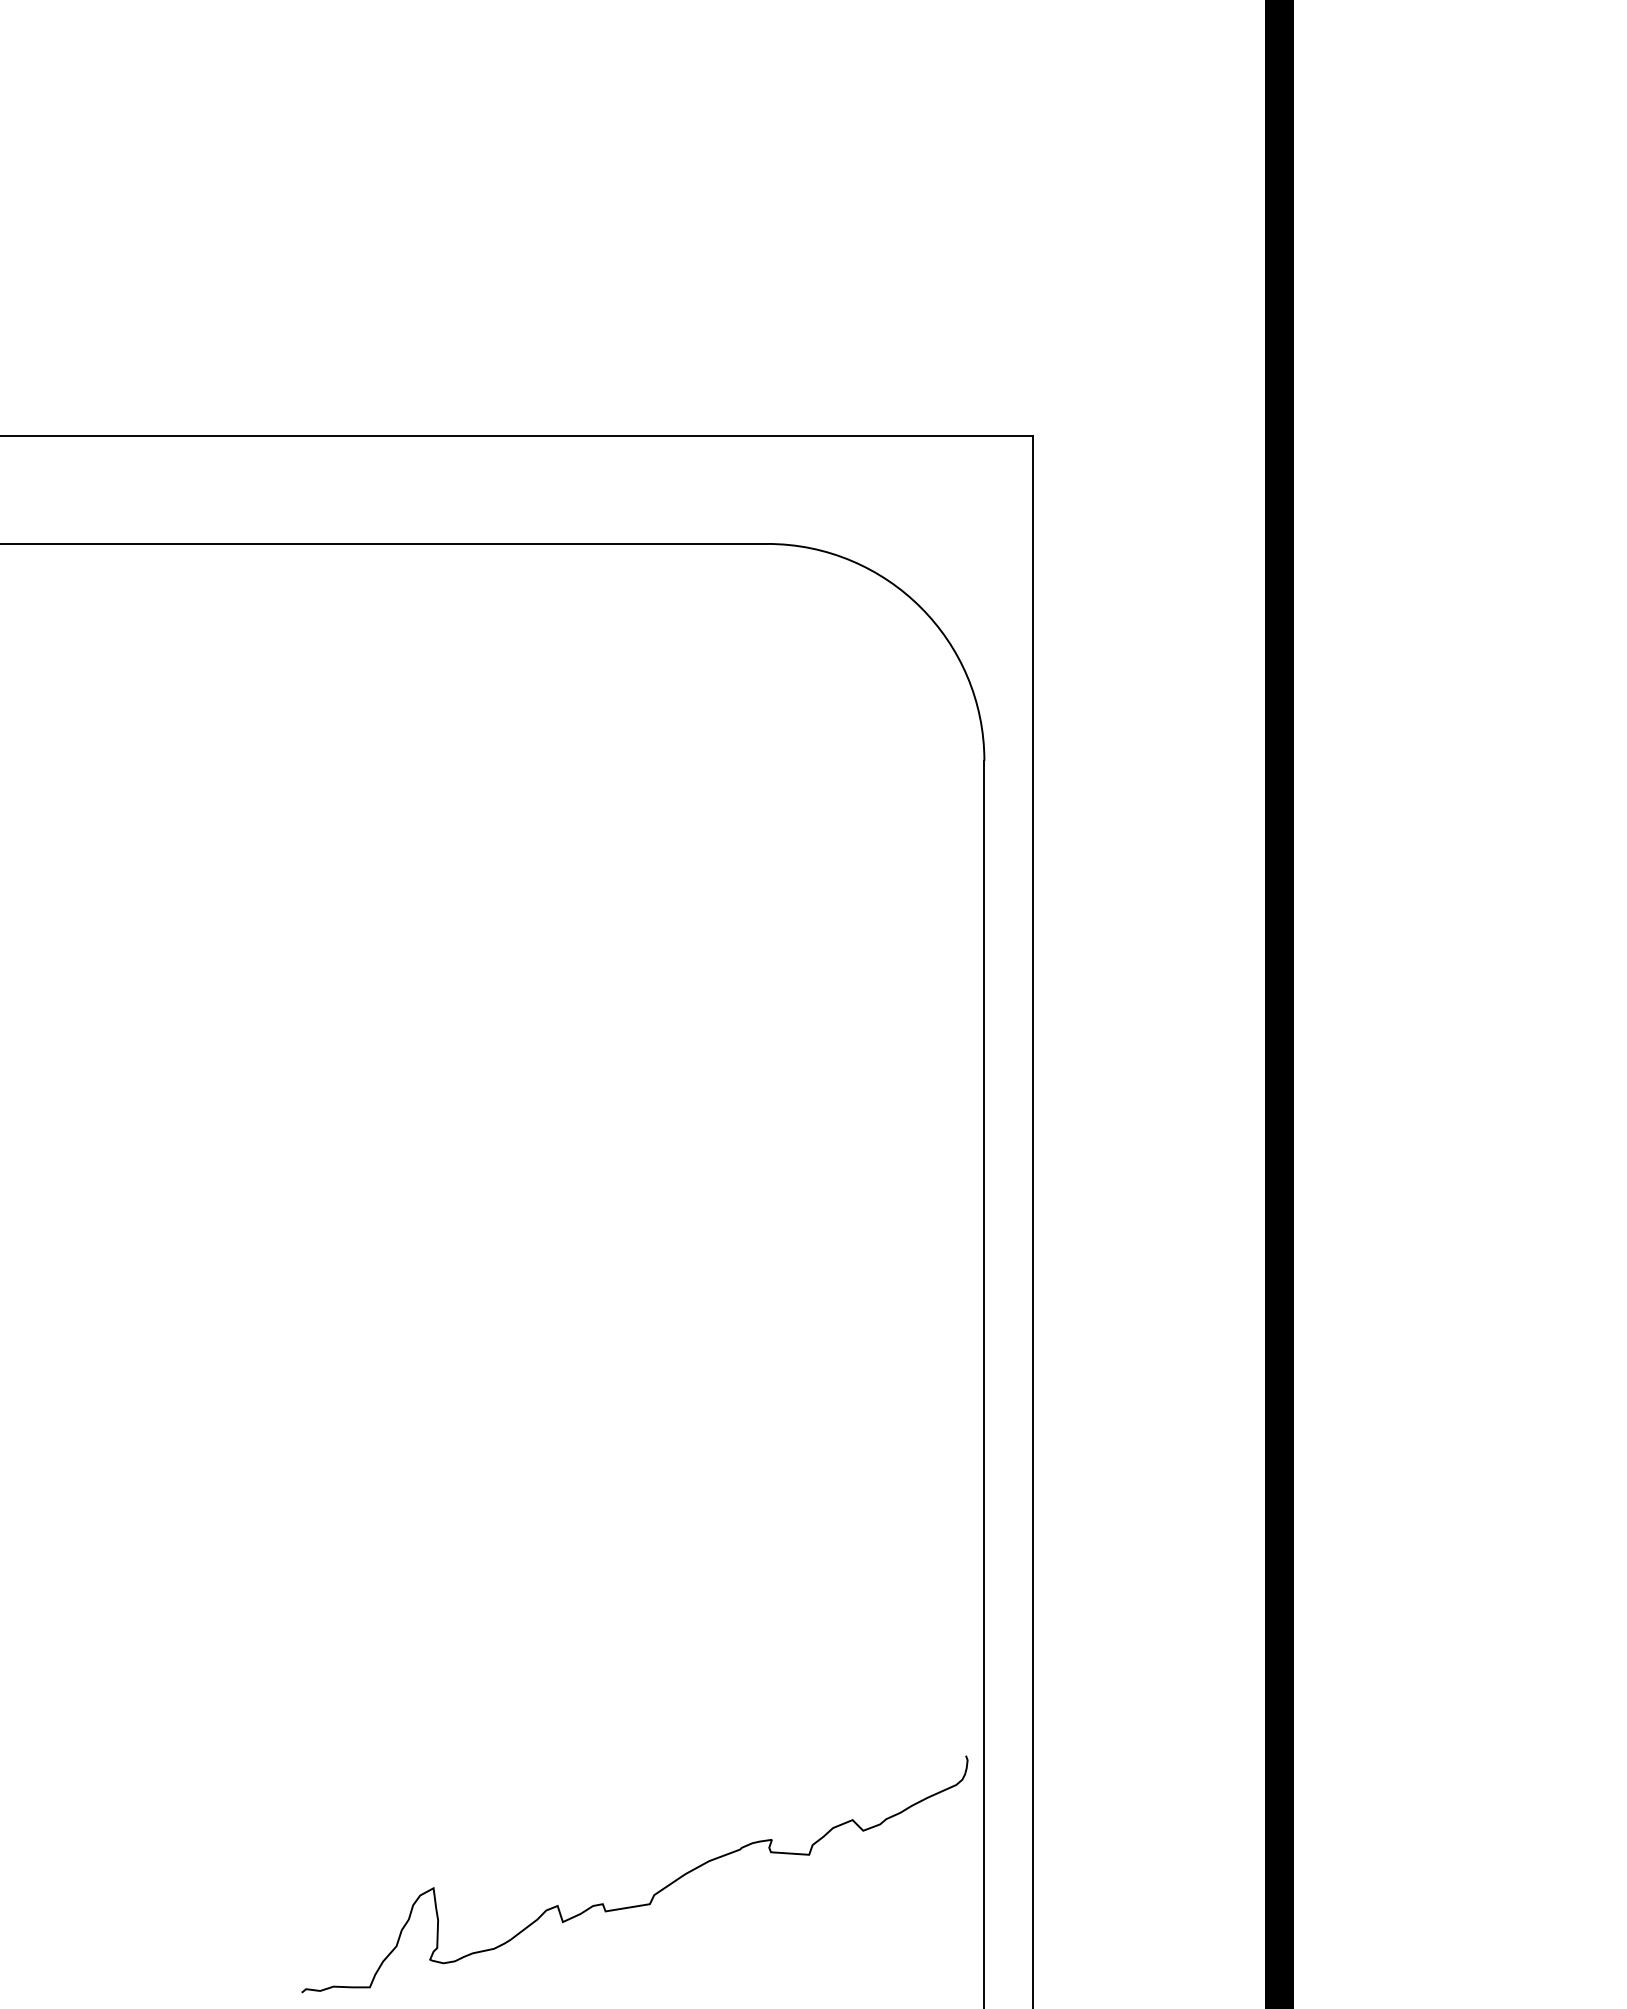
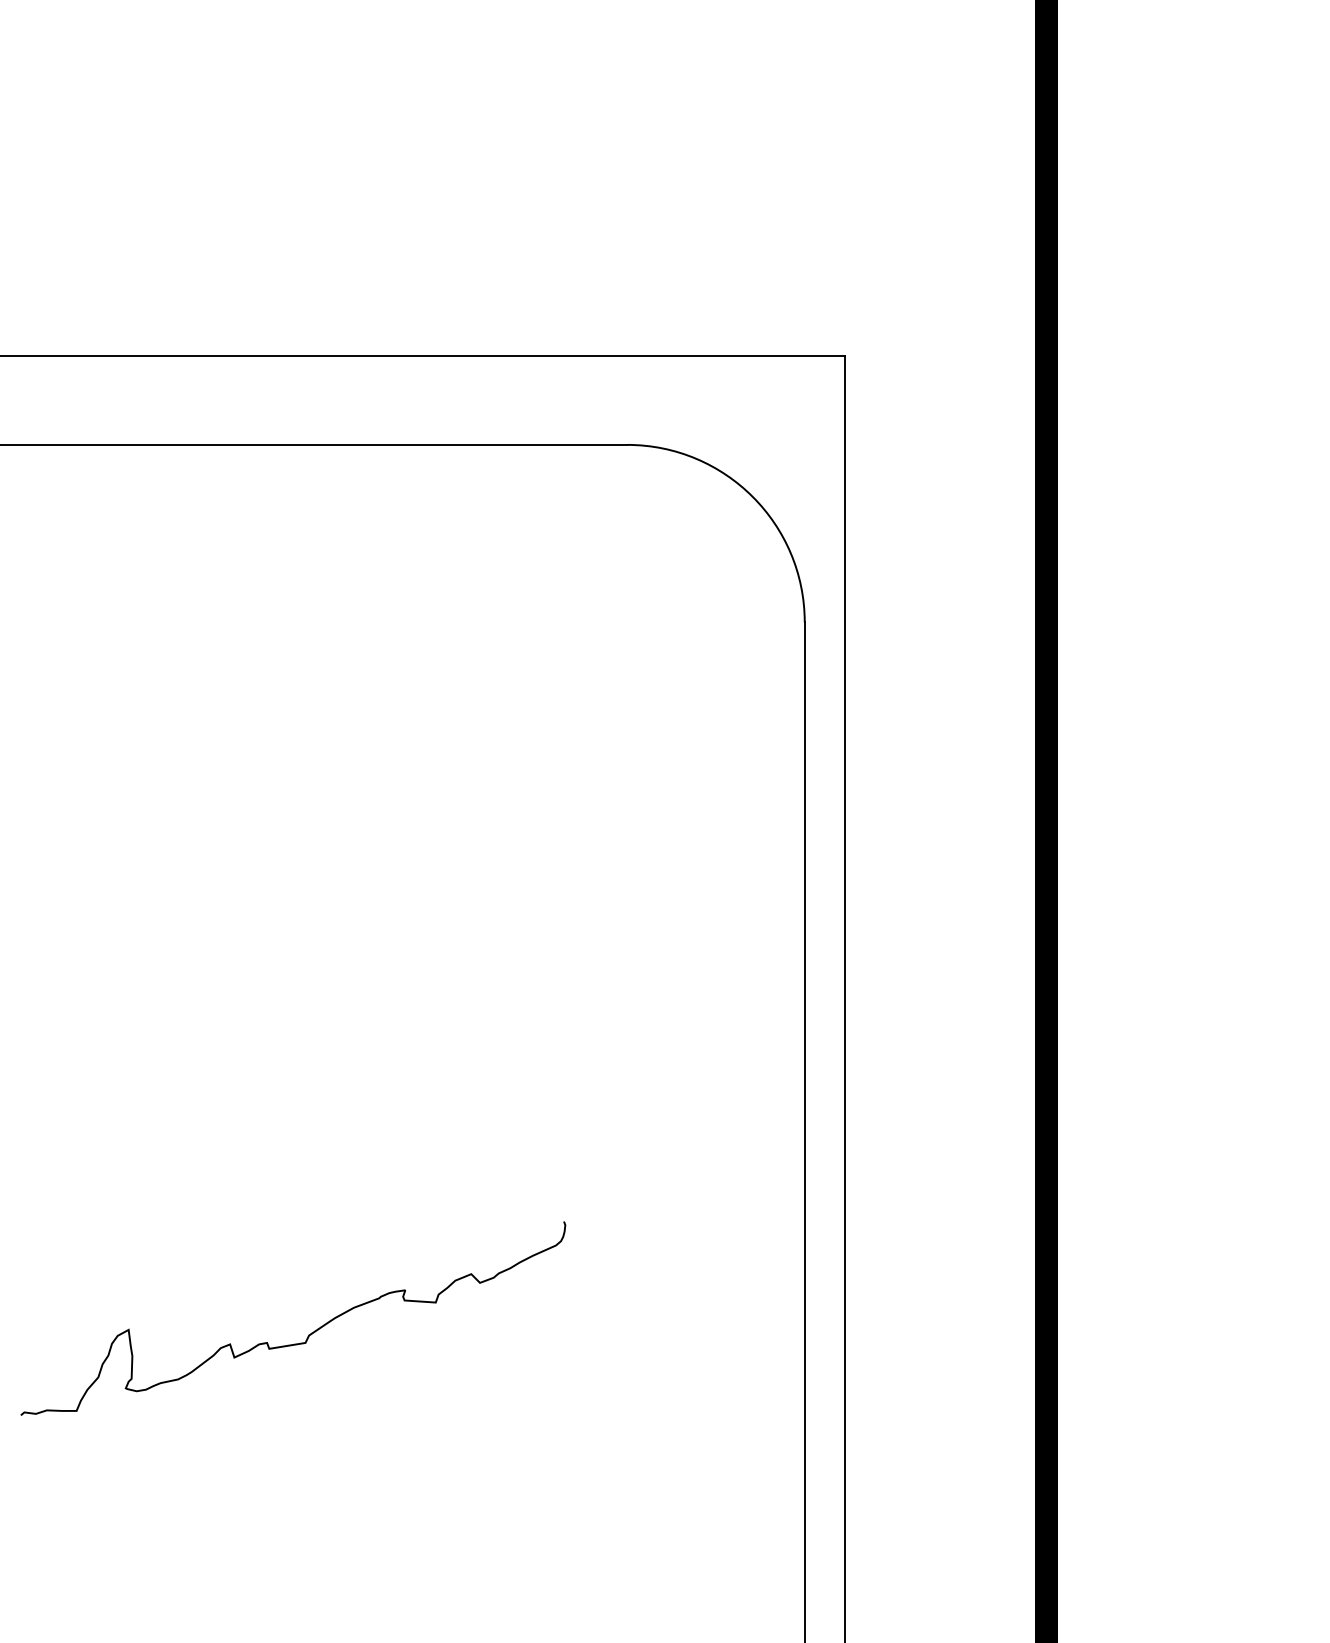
curve: (654, 1893) -> (309, 1334), moved

